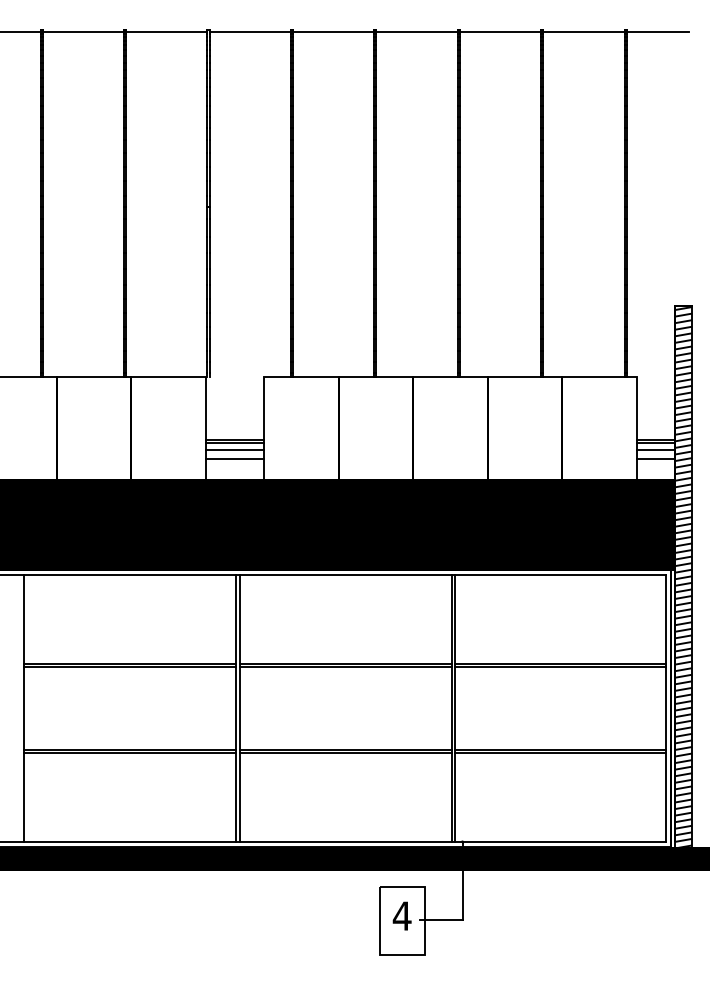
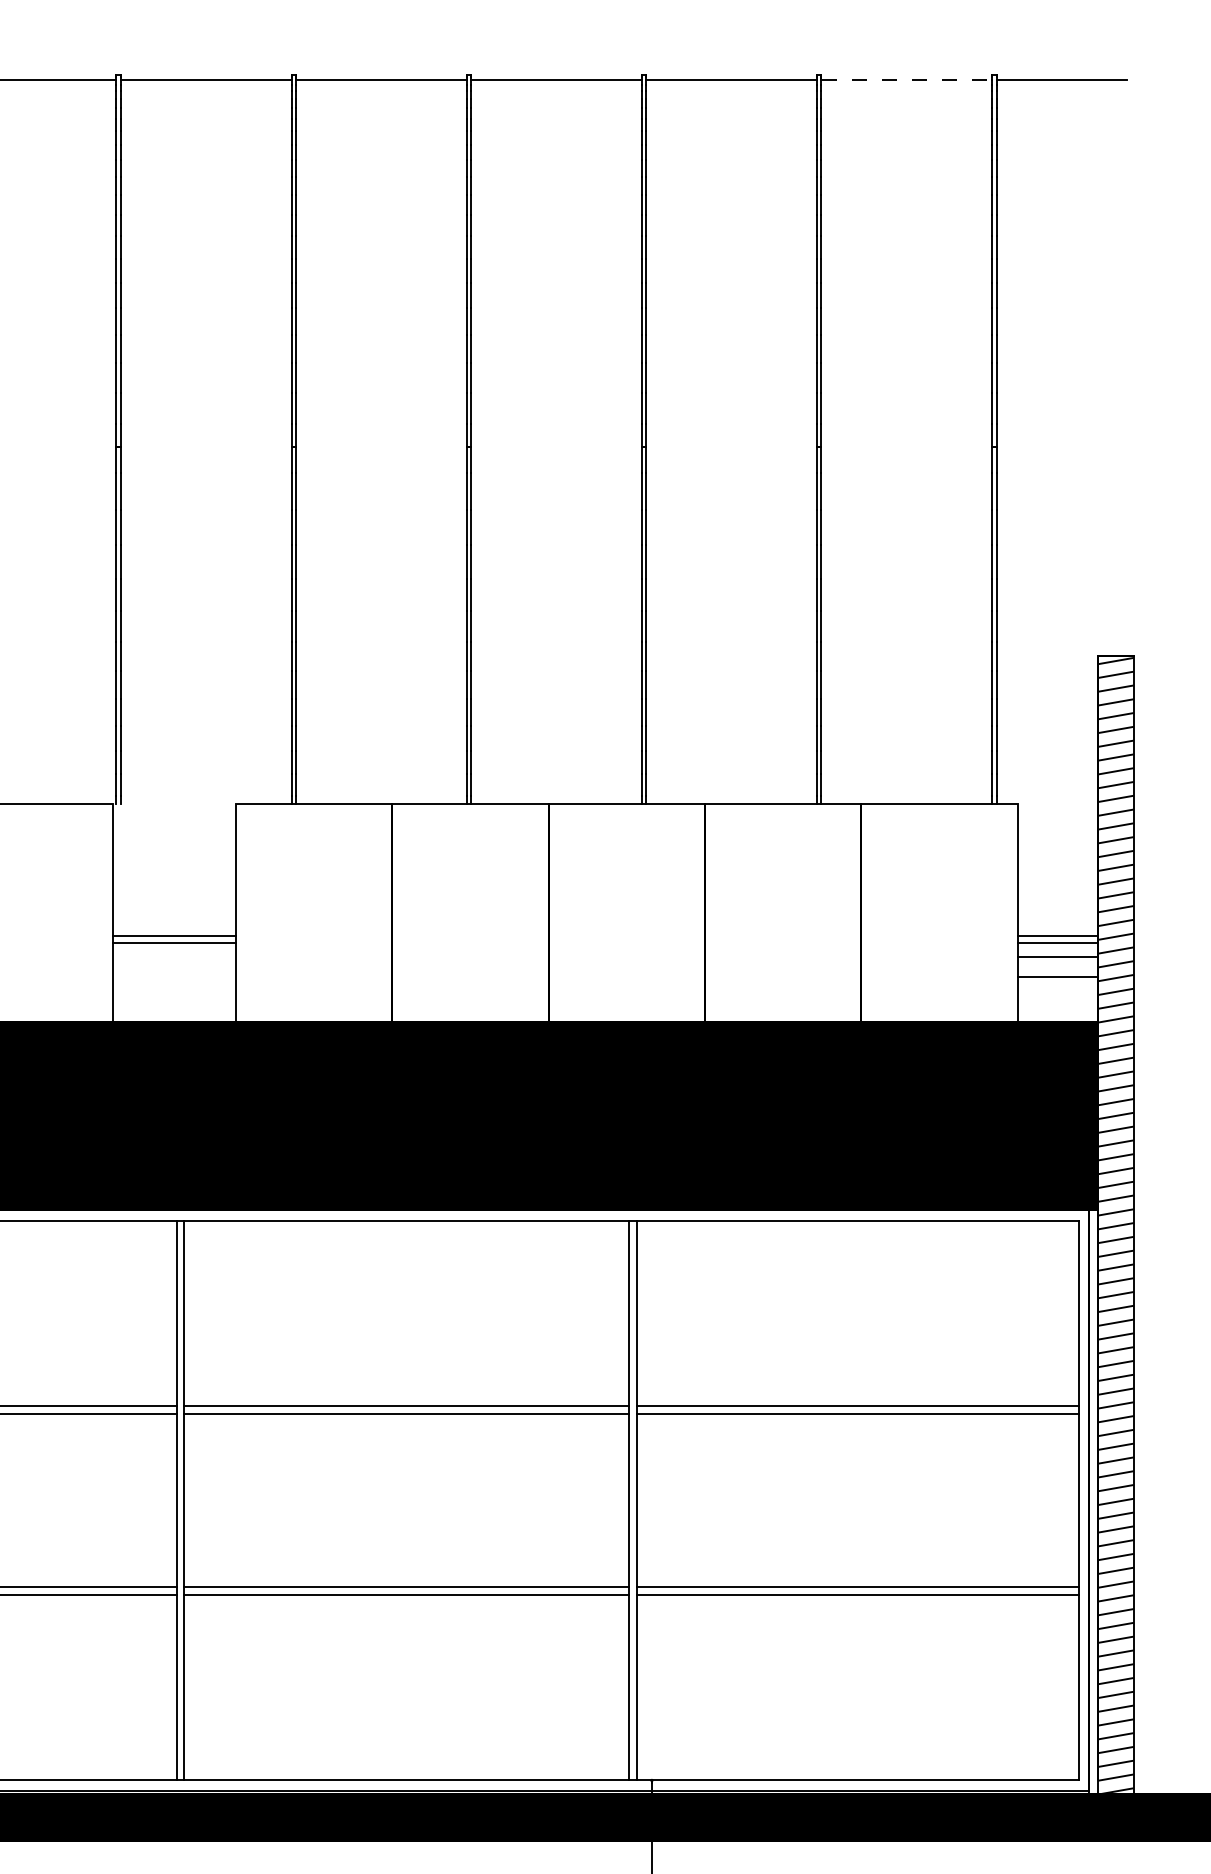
line: (583, 31) -> (905, 79), solid -> dashed
line: (234, 449) -> (173, 956), removed
line: (234, 458) -> (173, 975), removed

